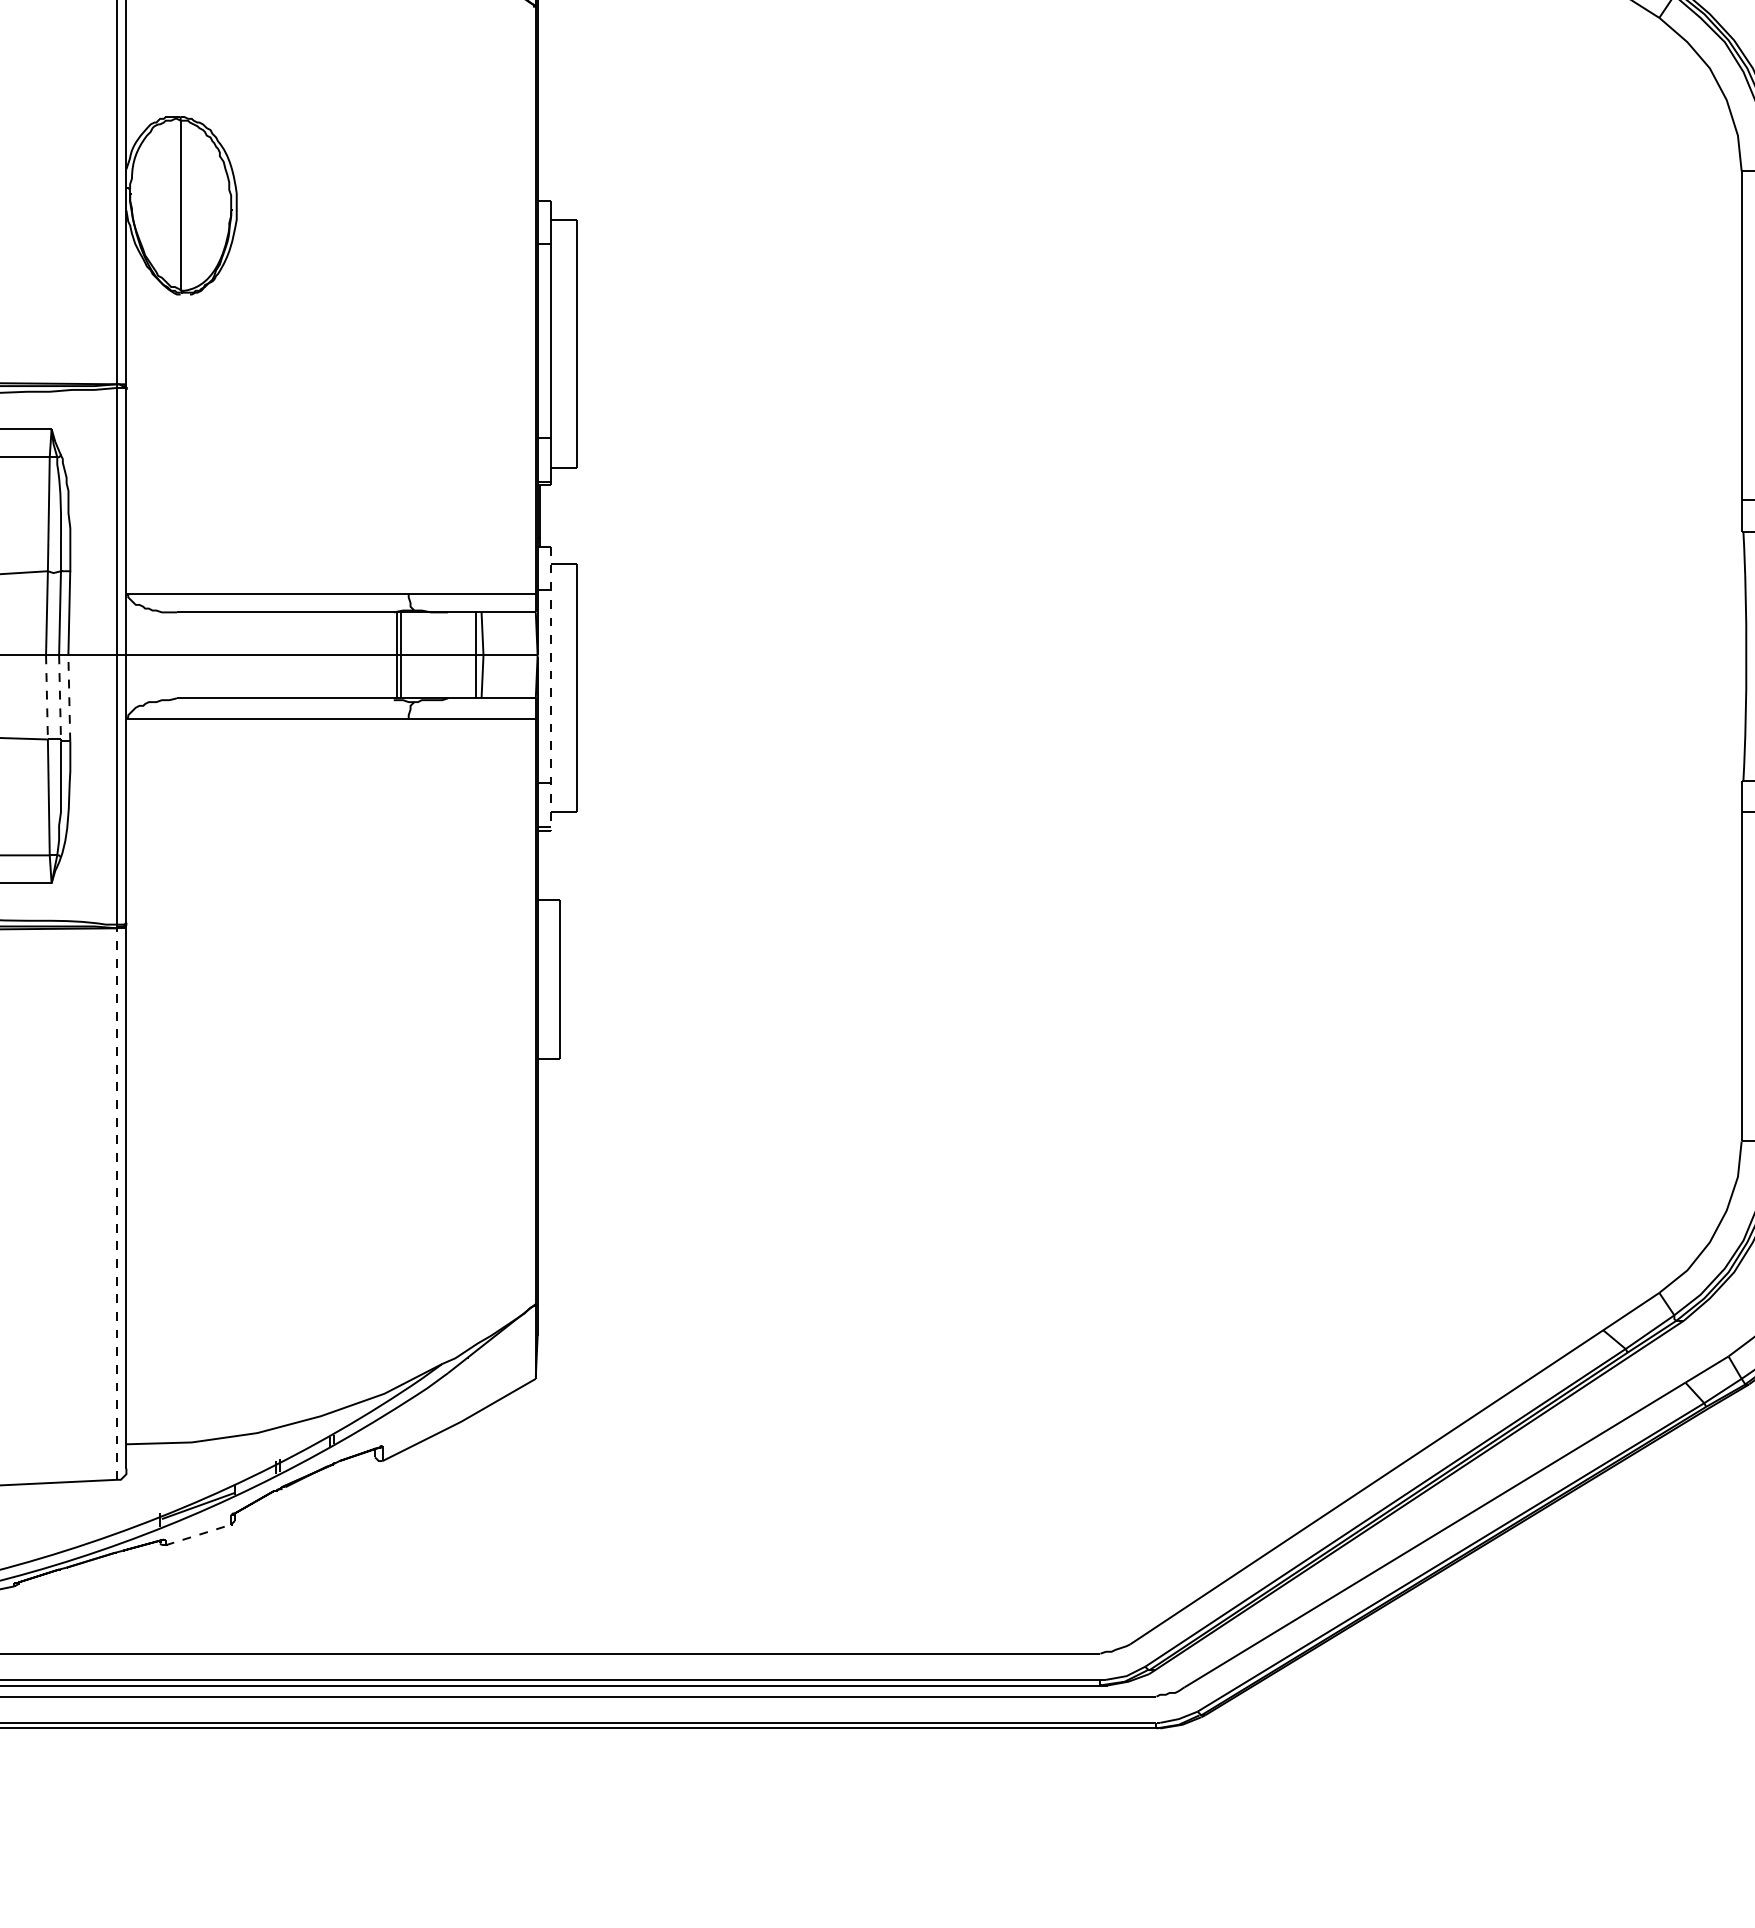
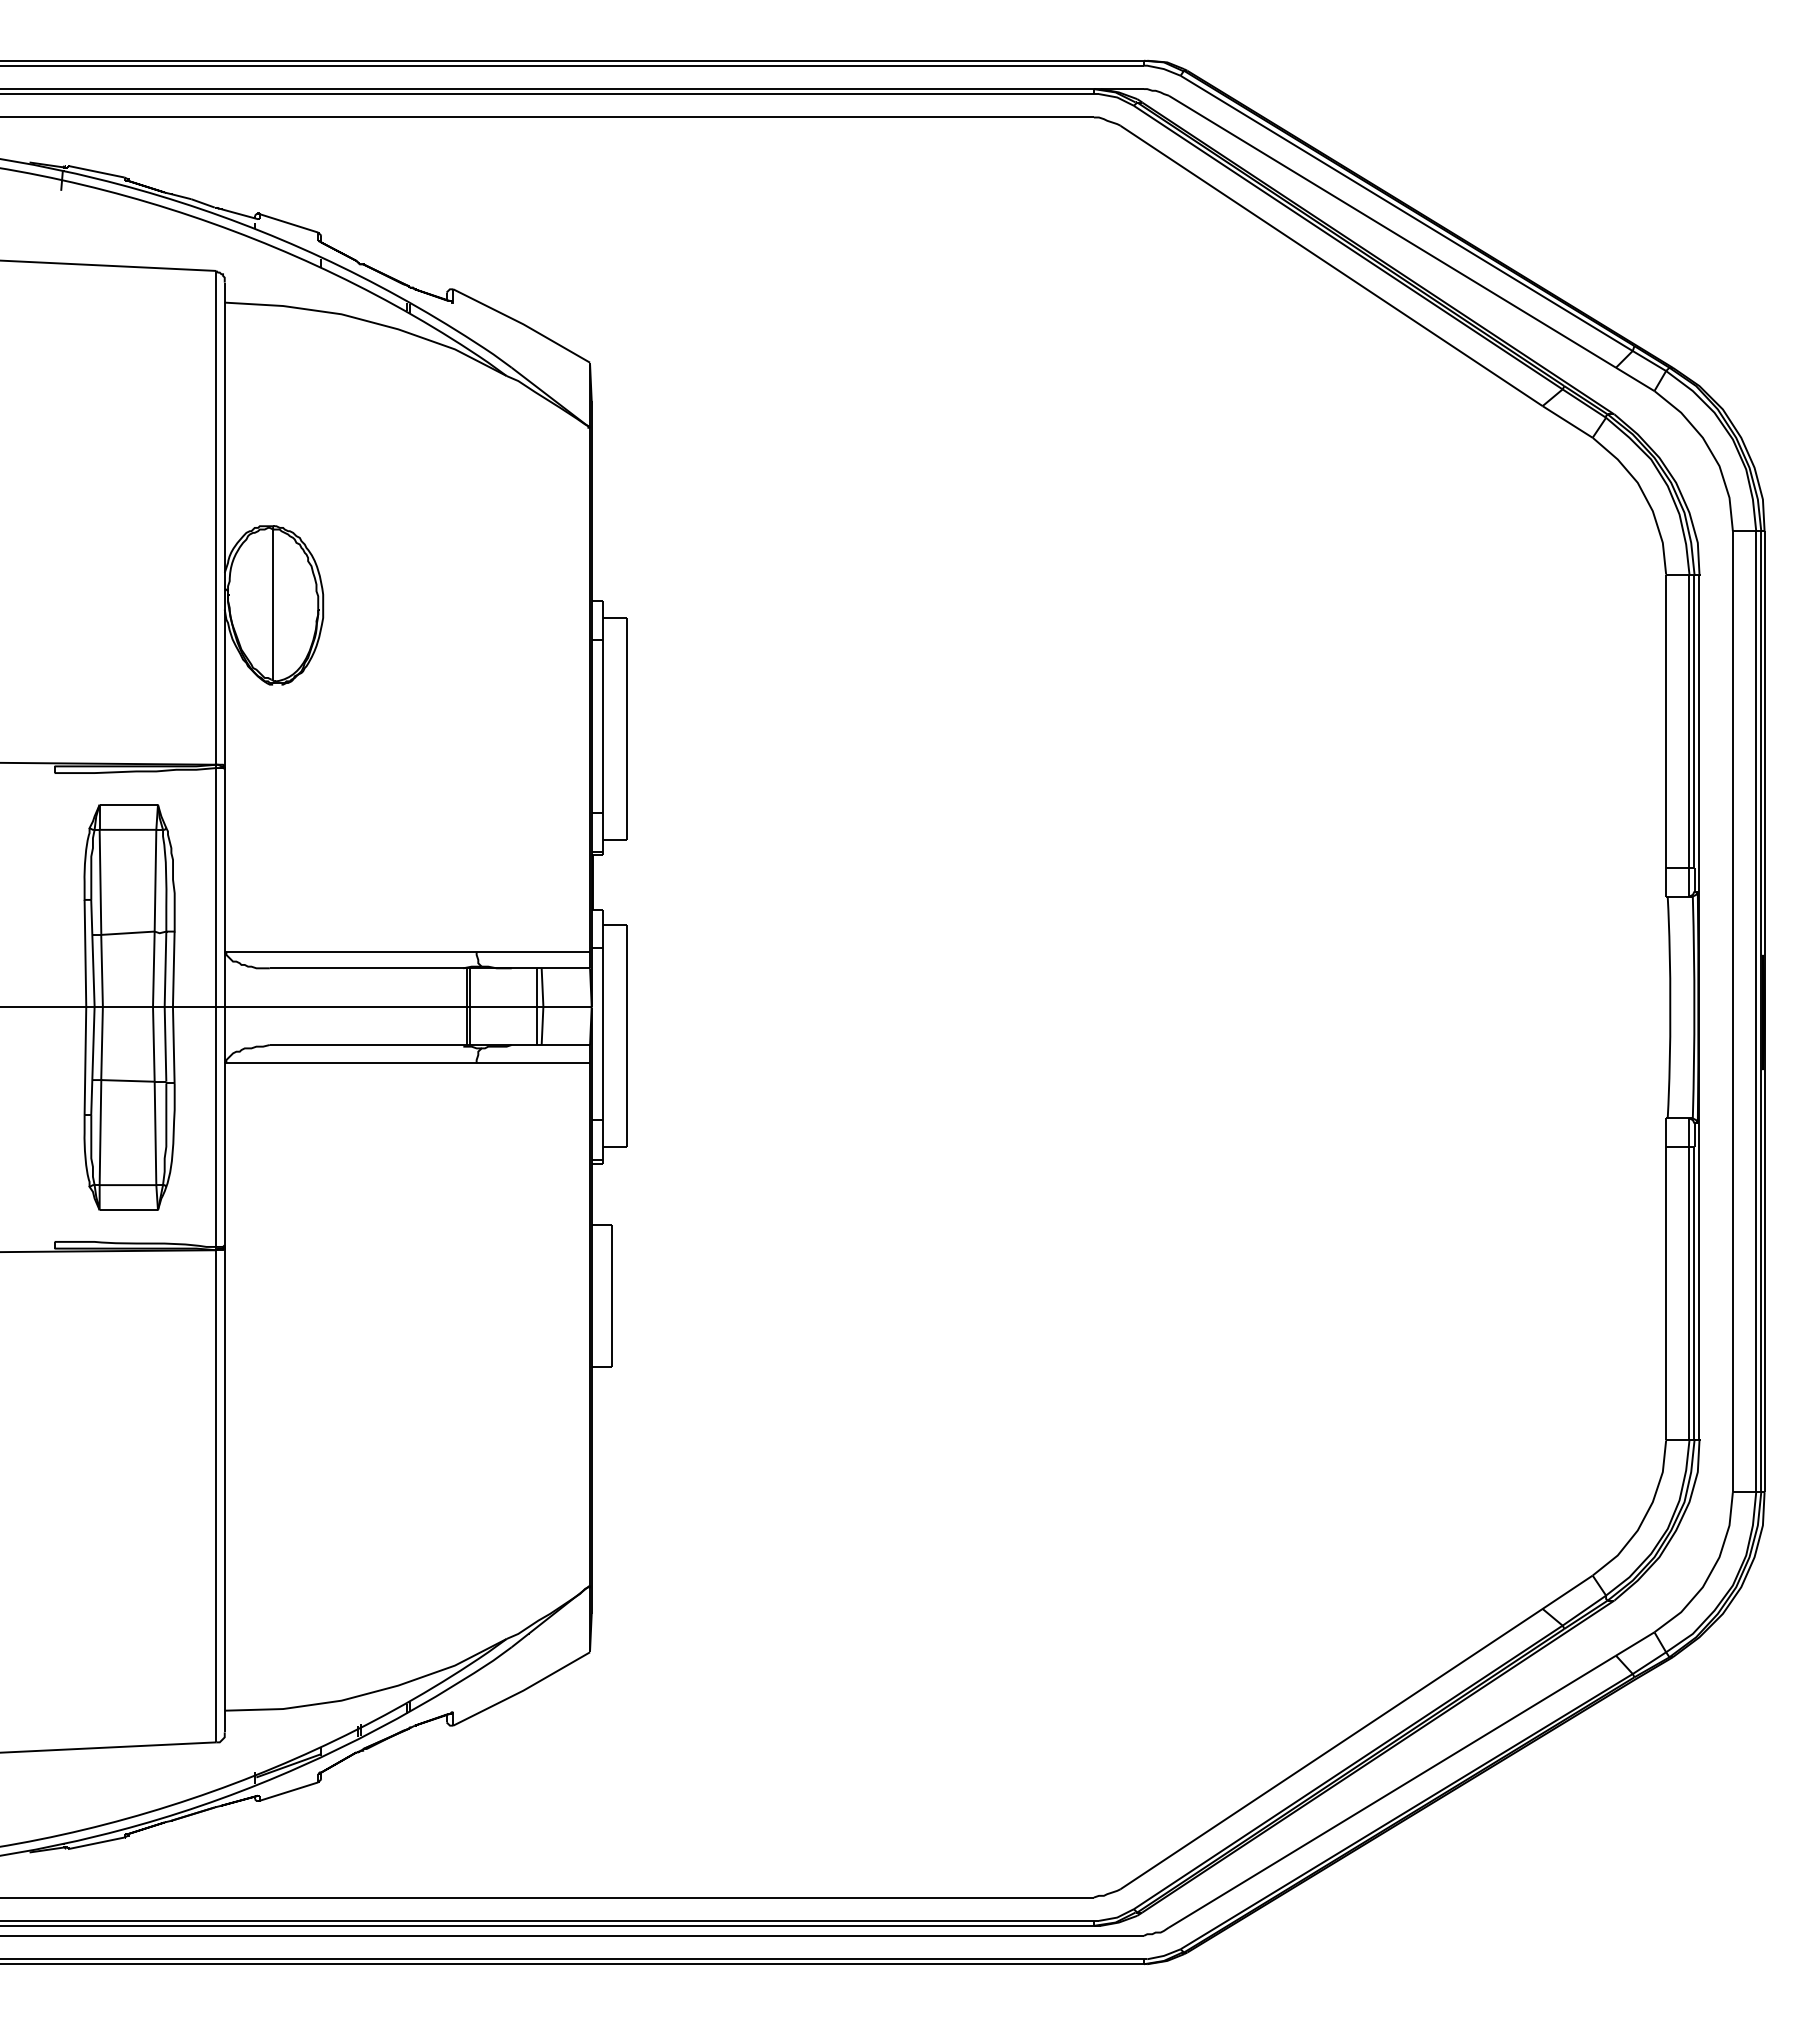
line: (550, 688) -> (603, 1036), dashed -> solid
line: (46, 697) -> (153, 1044), dashed -> solid
line: (60, 697) -> (165, 1044), dashed -> solid
line: (68, 697) -> (173, 1044), dashed -> solid
line: (117, 1203) -> (216, 1495), dashed -> solid
line: (198, 1534) -> (289, 1791), dashed -> solid

